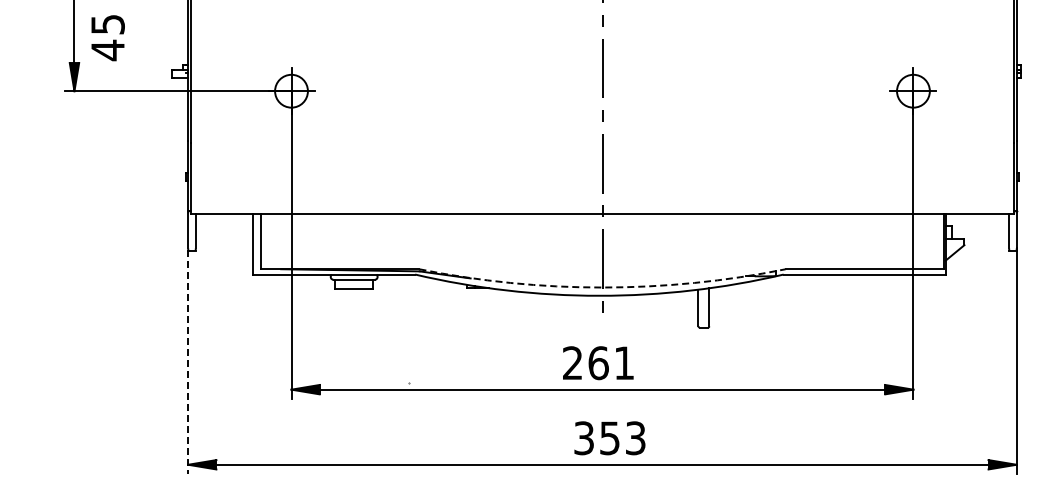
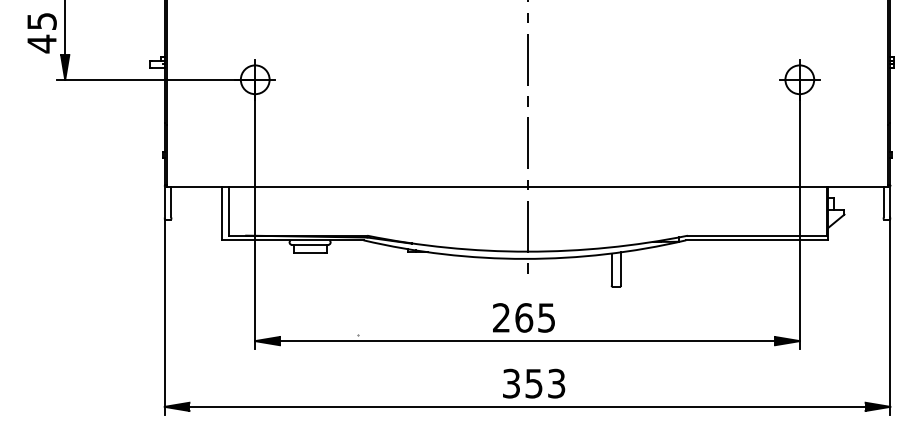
text: (107, 38) -> (41, 33), moved
arc: (602, 287) -> (527, 251), dashed -> solid
line: (188, 362) -> (165, 317), dashed -> solid
text: (623, 363) -> (545, 318), 261 -> 265

